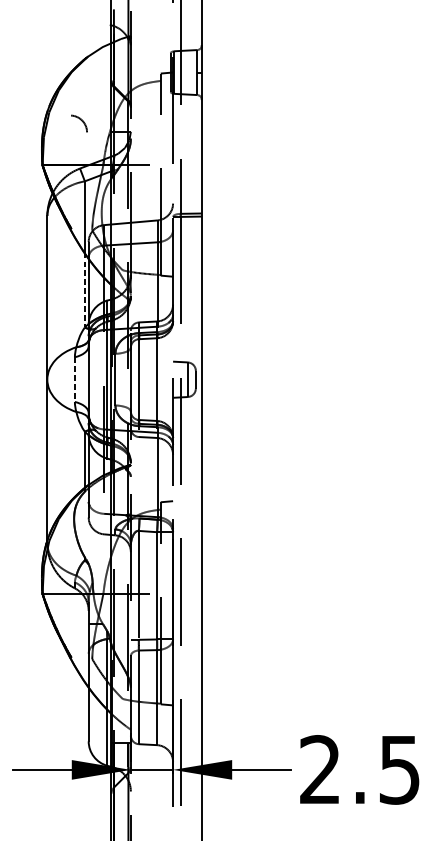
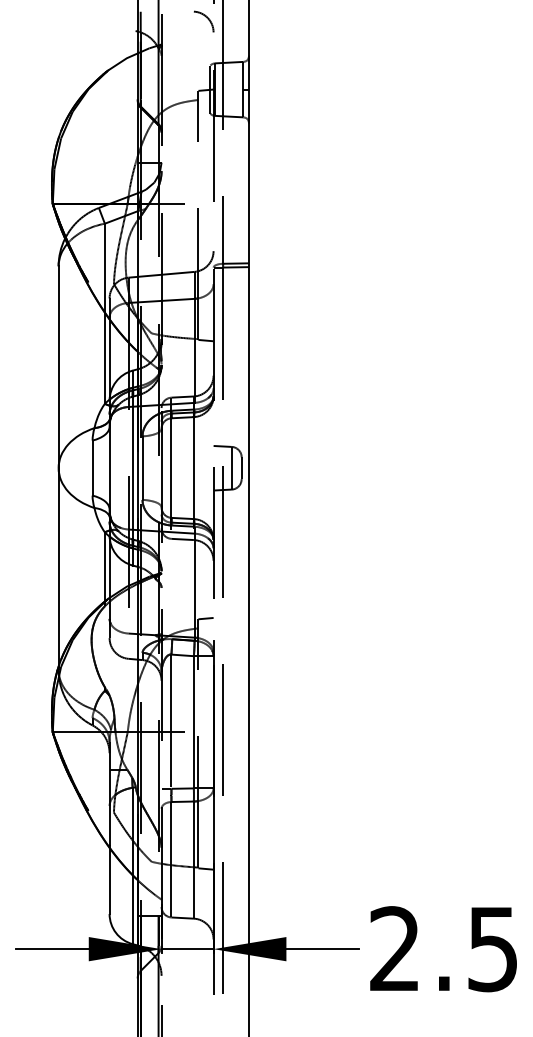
arc: (81, 121) -> (206, 18), moved
line: (84, 290) -> (104, 358), dashed -> solid
line: (74, 379) -> (92, 468), dashed -> solid

